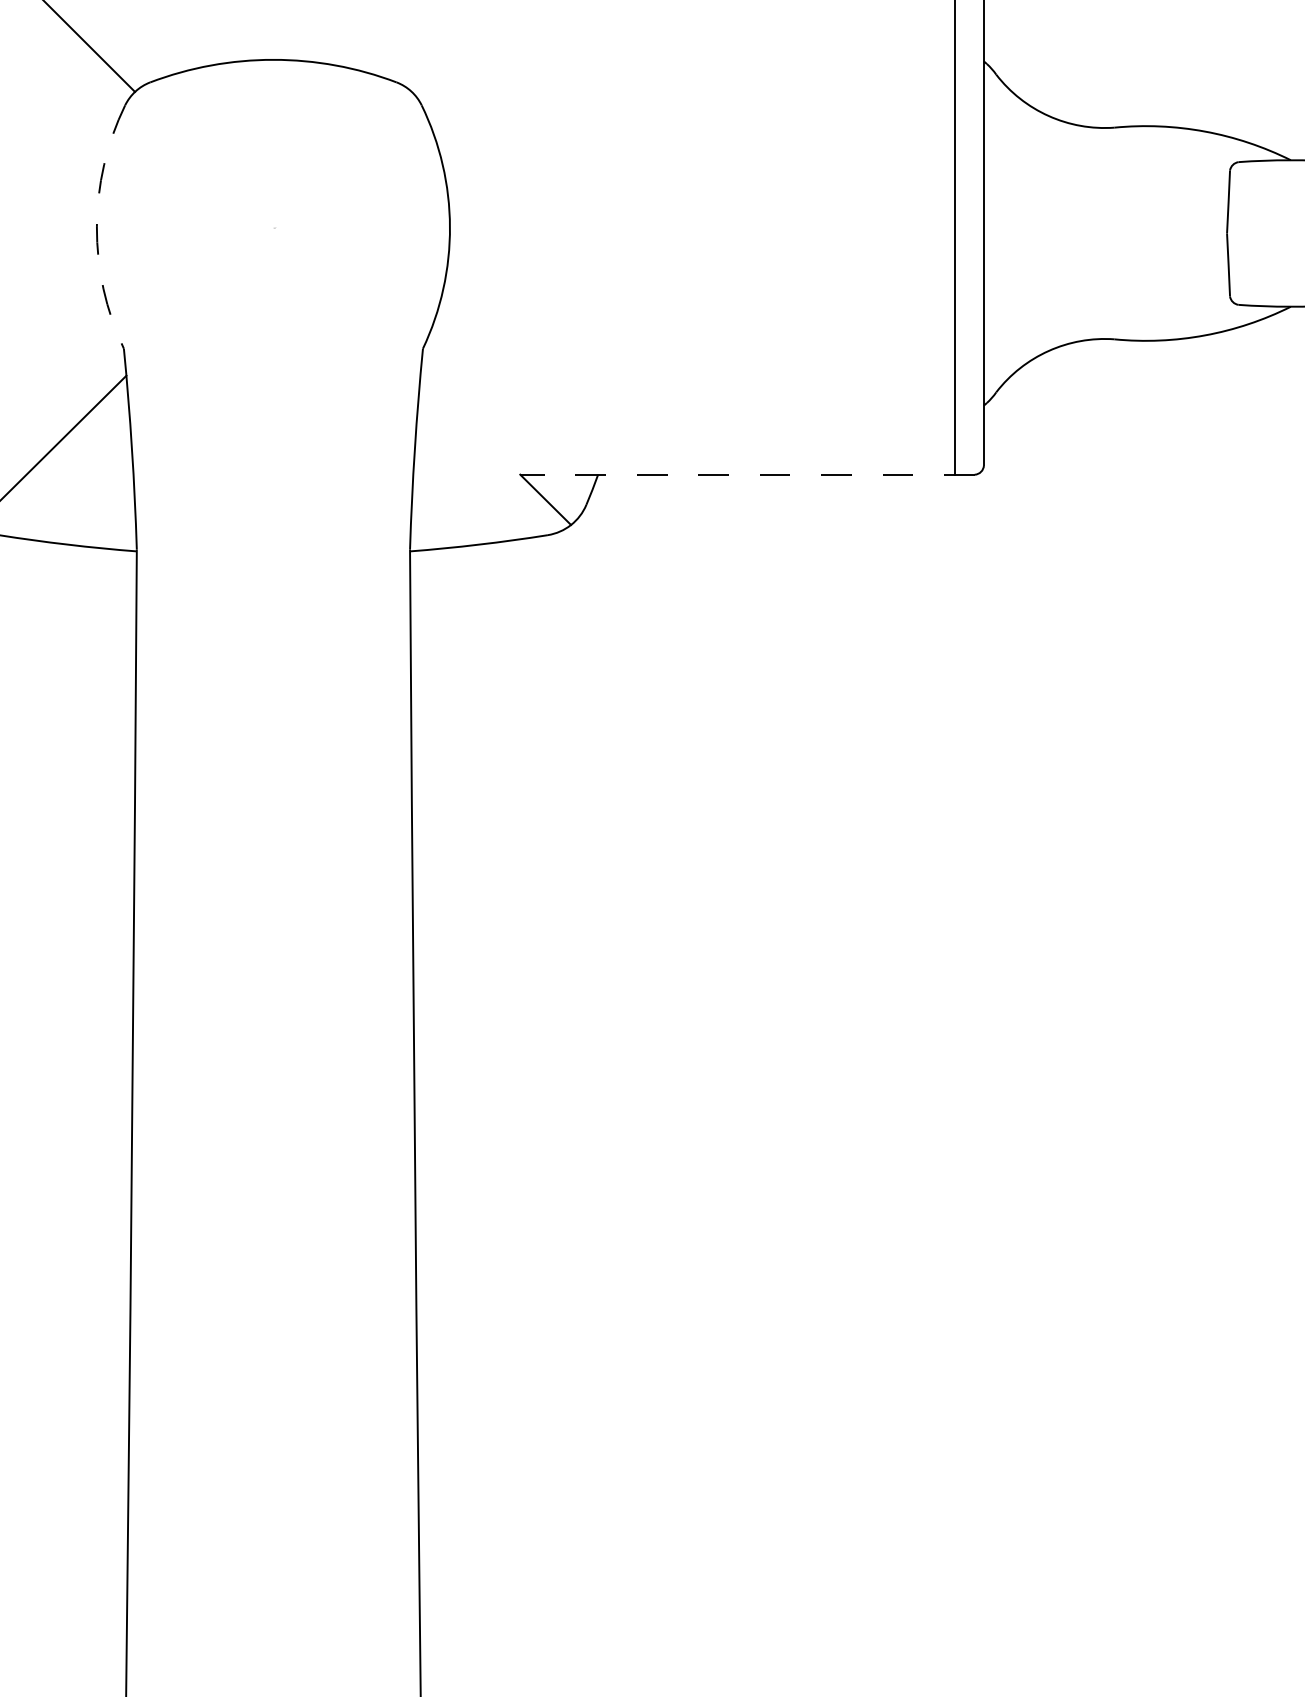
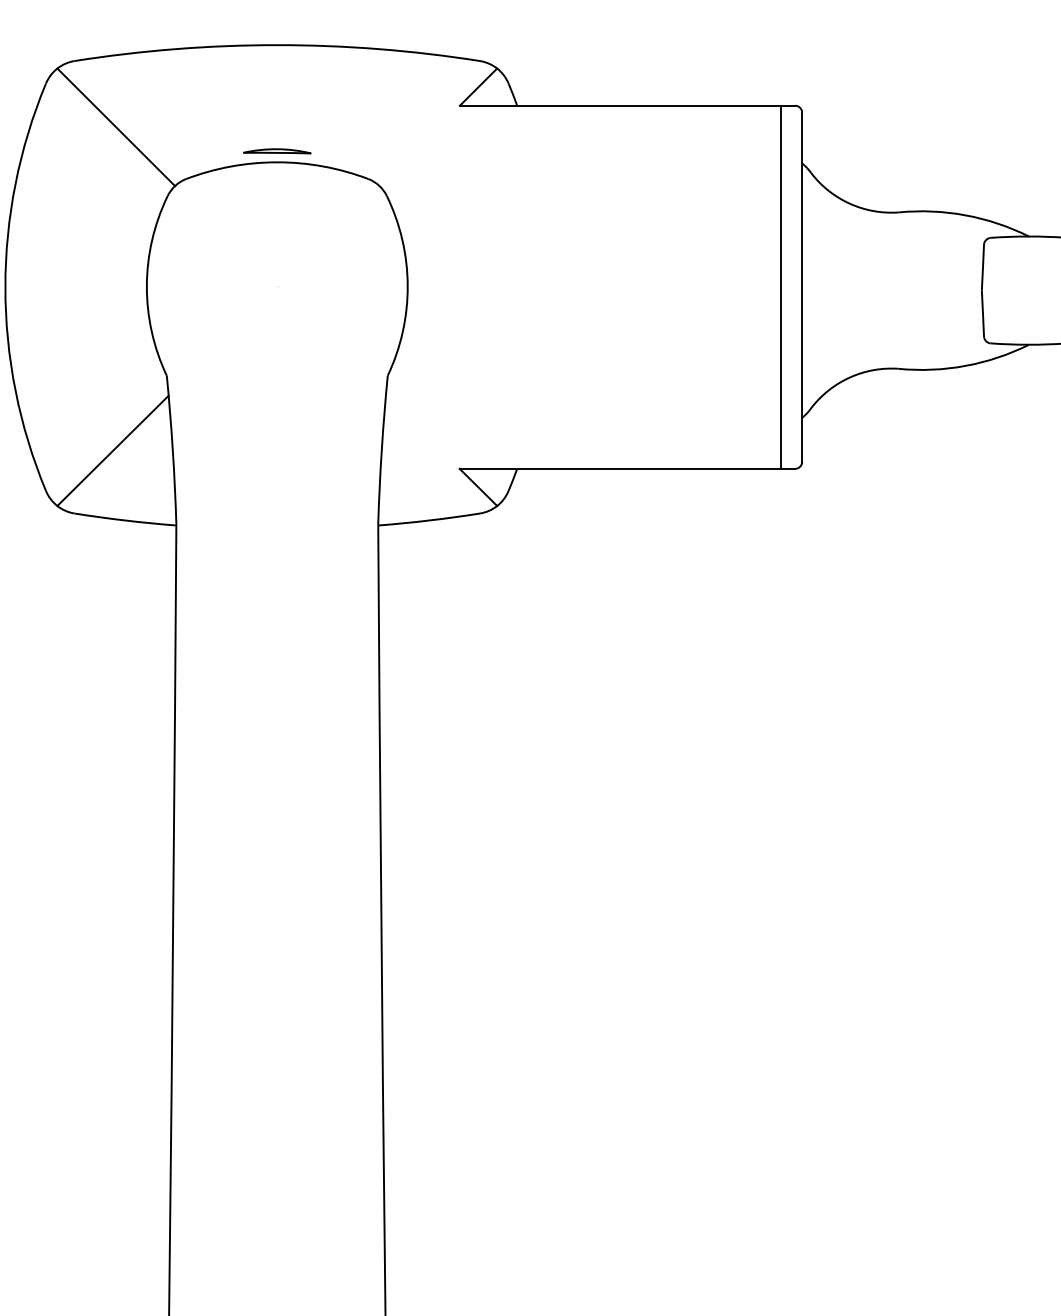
part: (273, 45) -> (277, 151), added
arc: (96, 226) -> (146, 285), dashed -> solid
line: (747, 474) -> (627, 468), dashed -> solid

